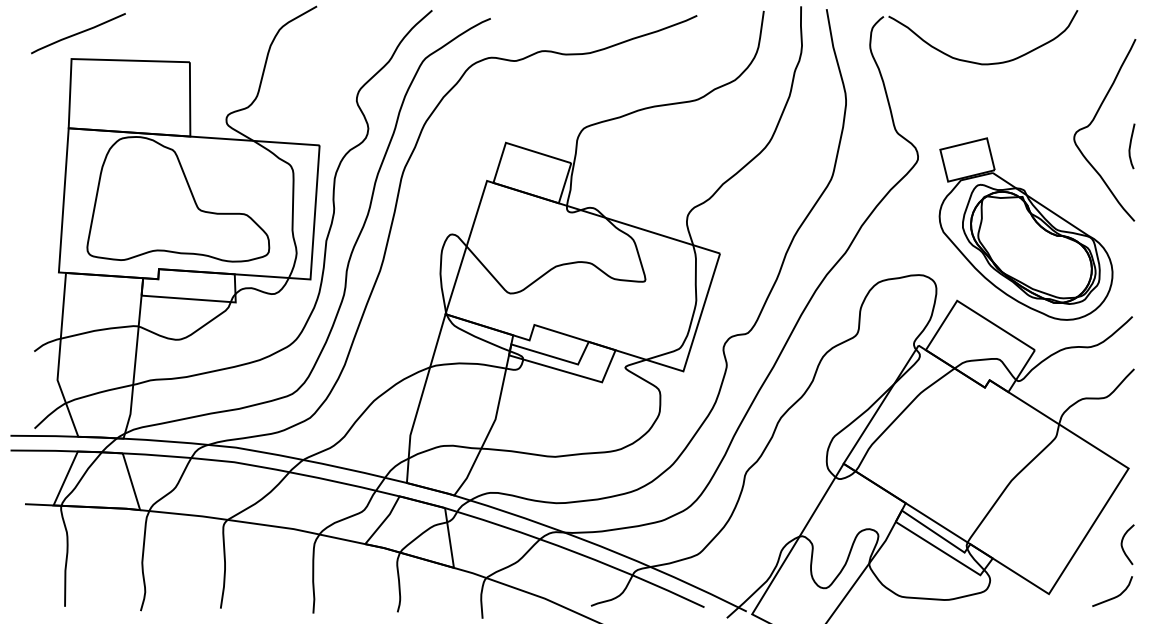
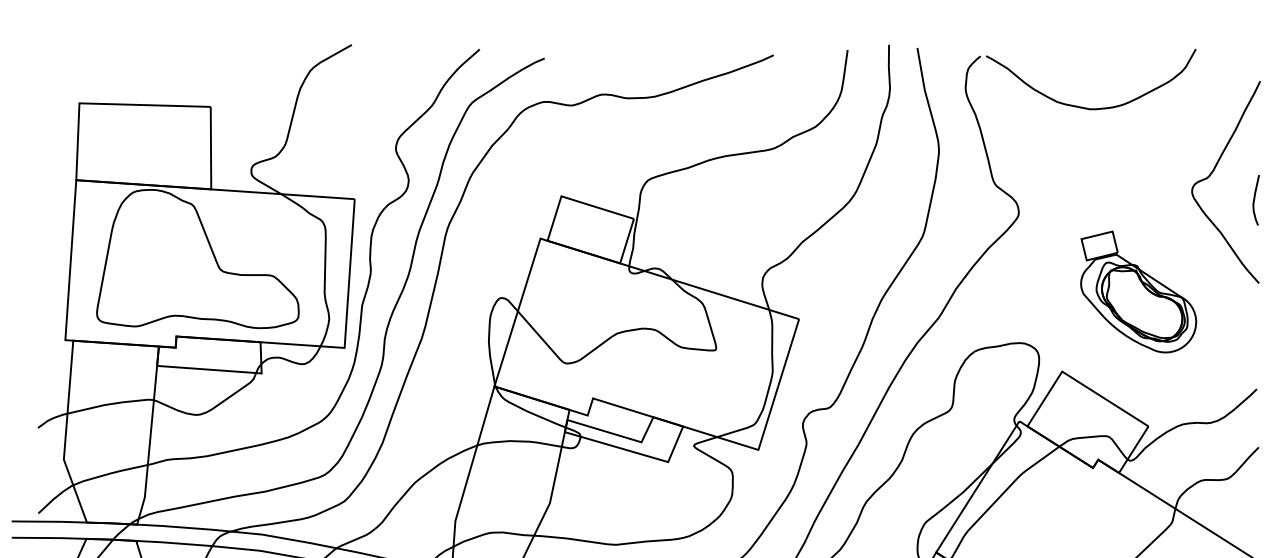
line: (78, 33) -> (87, 75), removed
part: (1025, 228) -> (1138, 291), size x0.6

